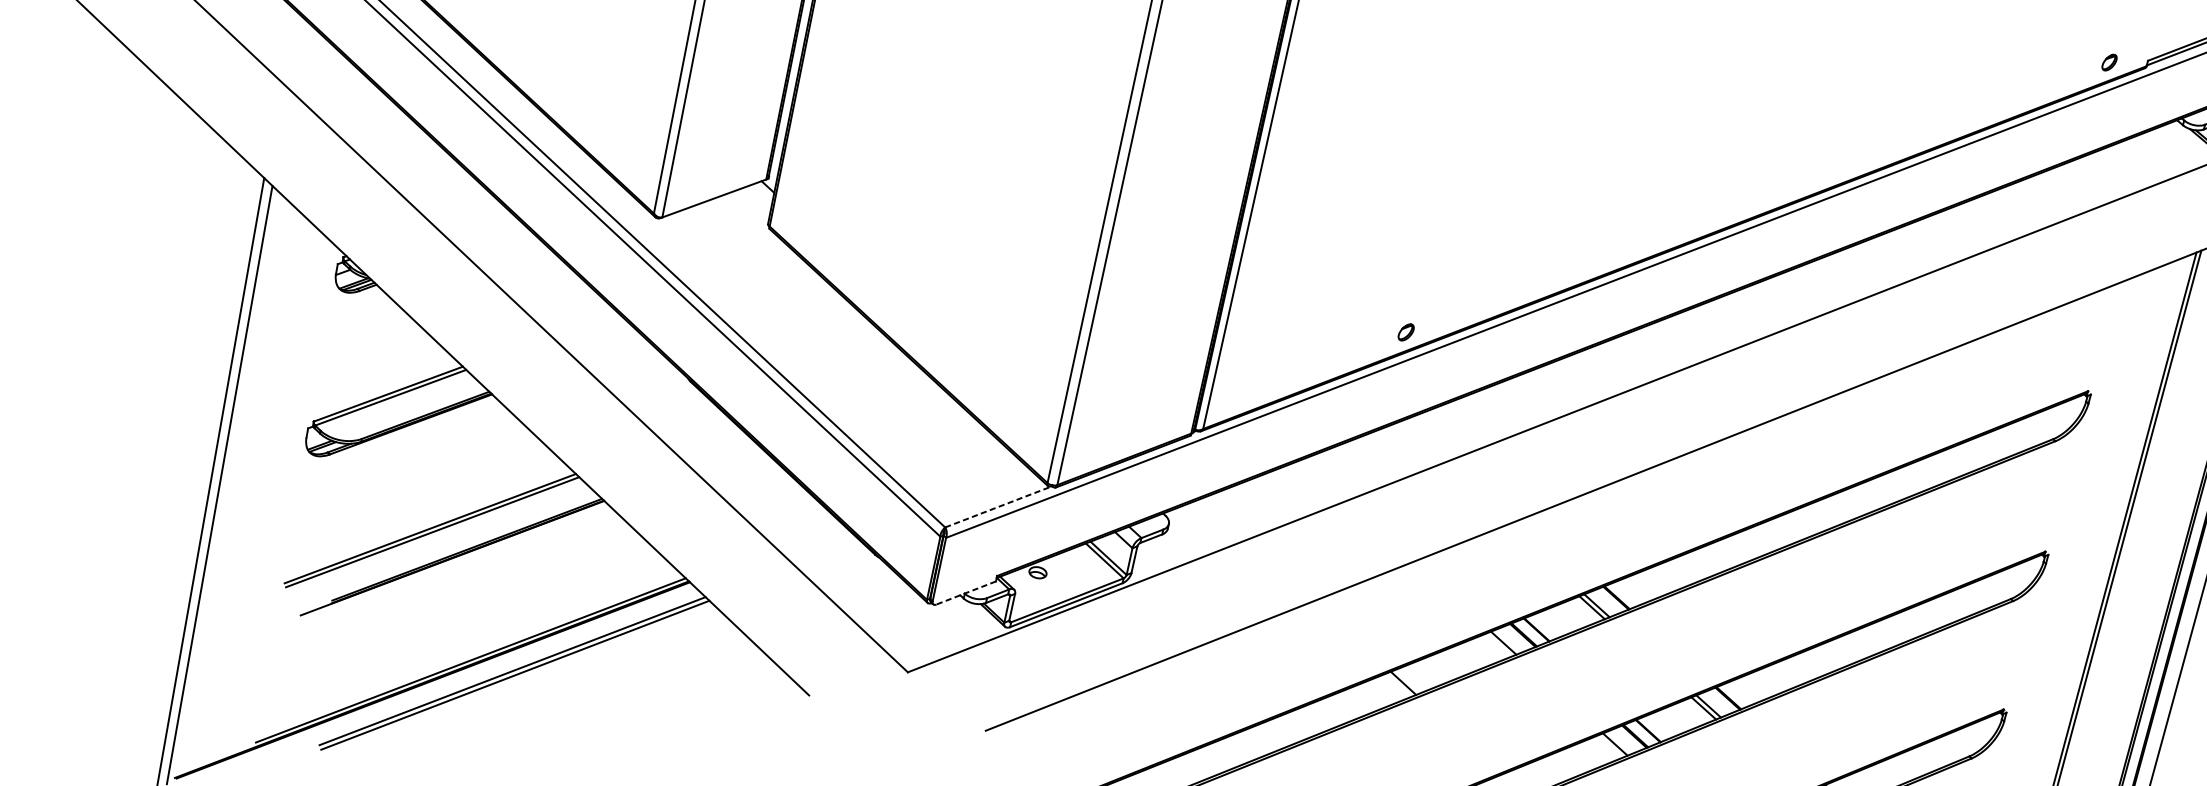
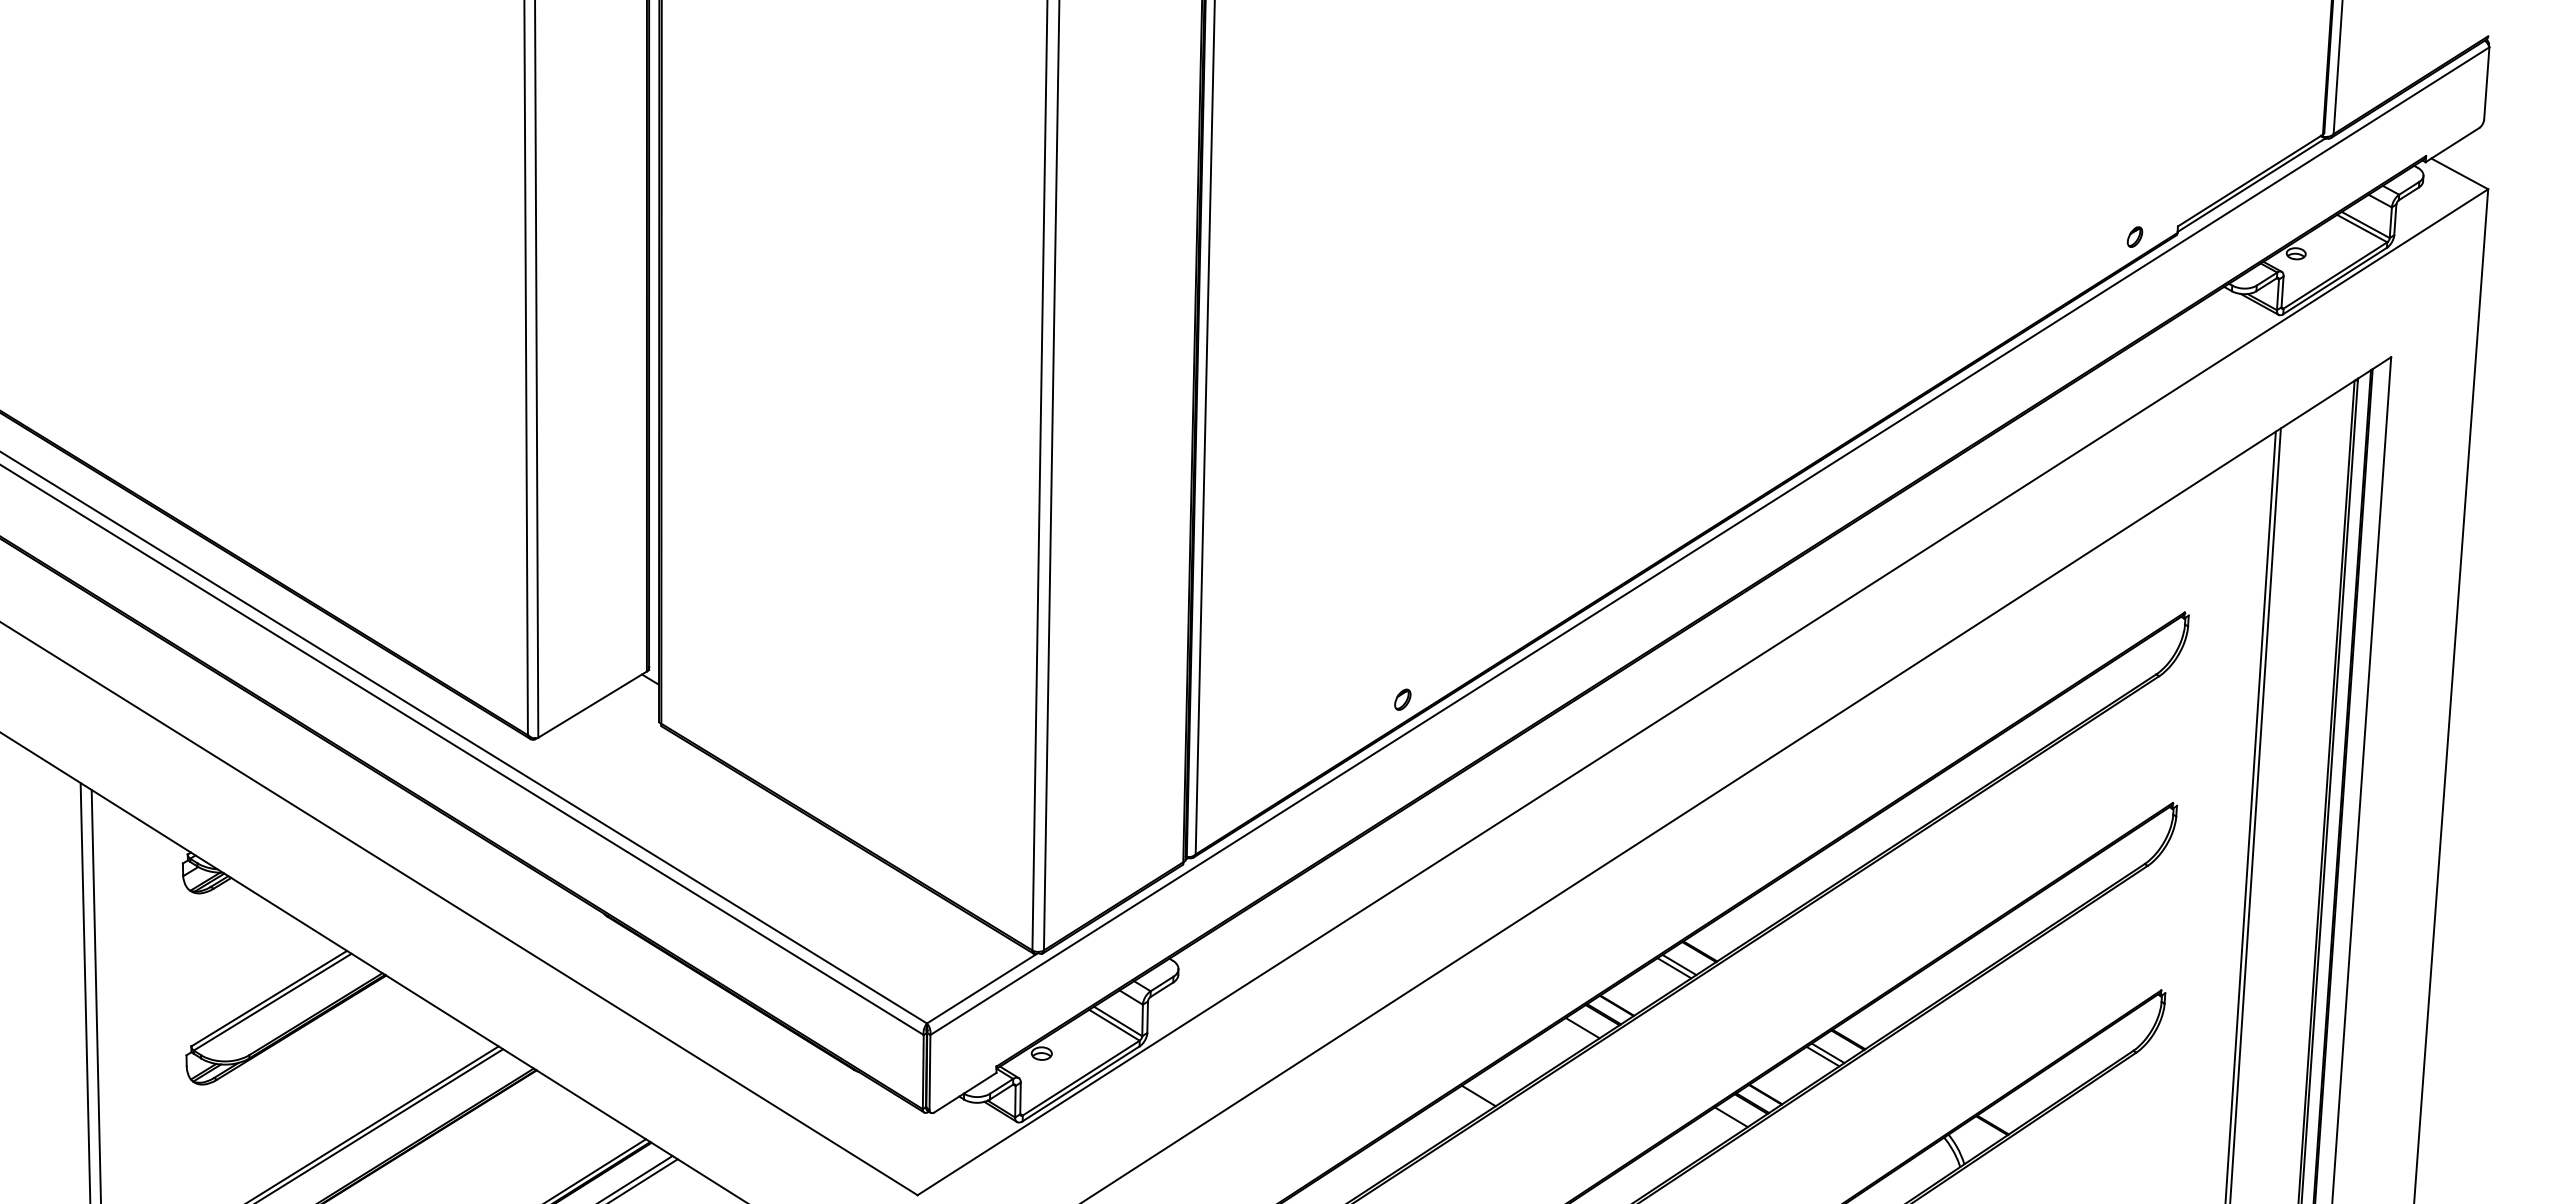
line: (998, 507) -> (982, 988), dashed -> solid
line: (966, 592) -> (965, 1092), dashed -> solid

